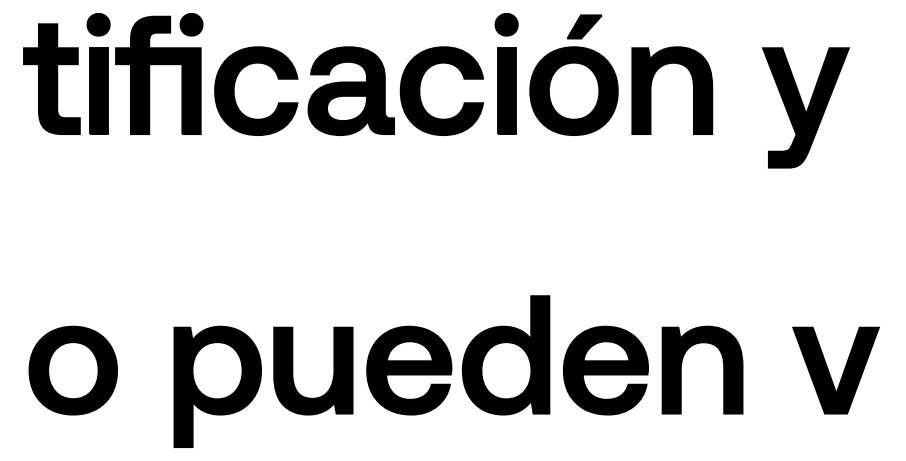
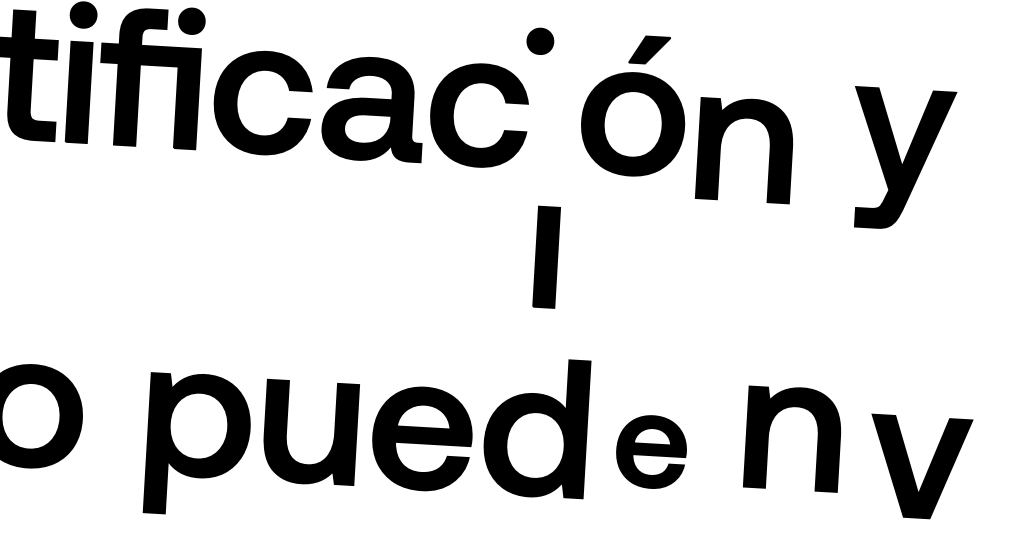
part: (506, 24) -> (540, 41), moved
part: (692, 84) -> (769, 144), moved
part: (506, 90) -> (546, 256), moved
part: (682, 364) -> (770, 430), moved
part: (605, 370) -> (650, 451), size x0.7

